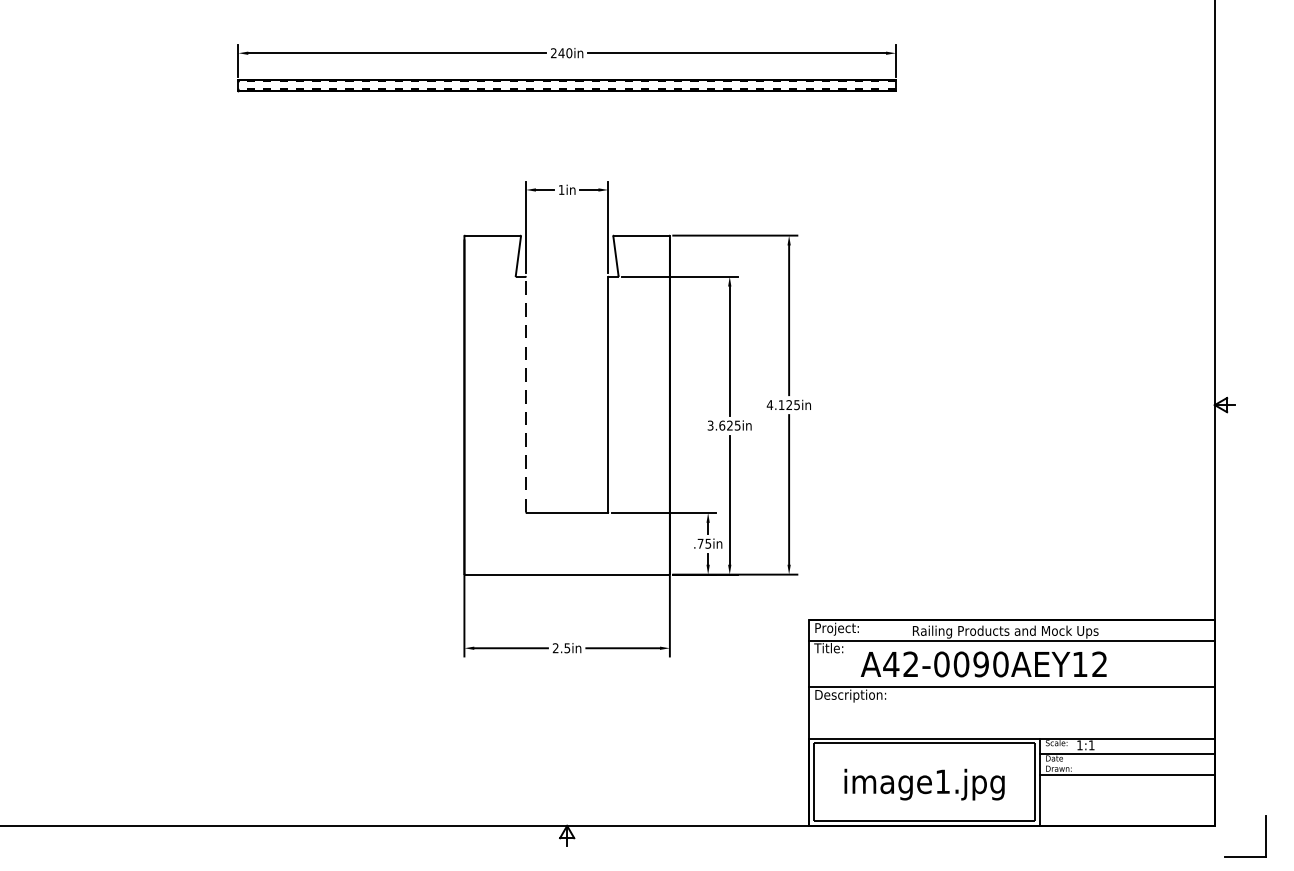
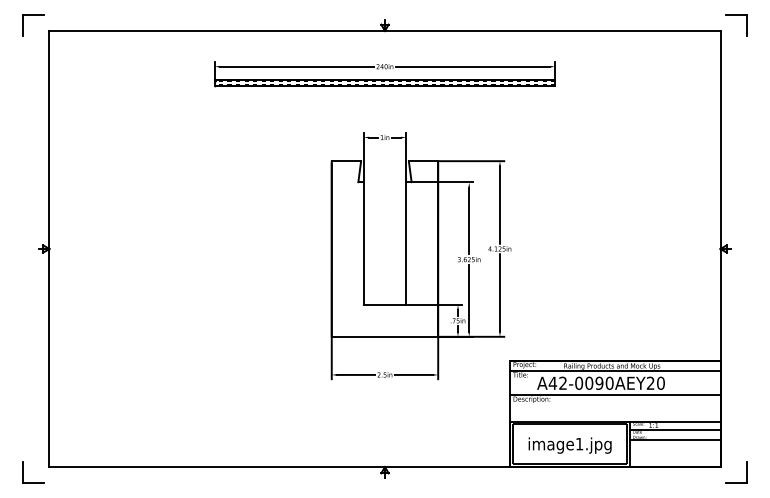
line: (525, 394) -> (363, 243), dashed -> solid
text: (1089, 662) -> (655, 382), A42-0090AEY12 -> A42-0090AEY20

